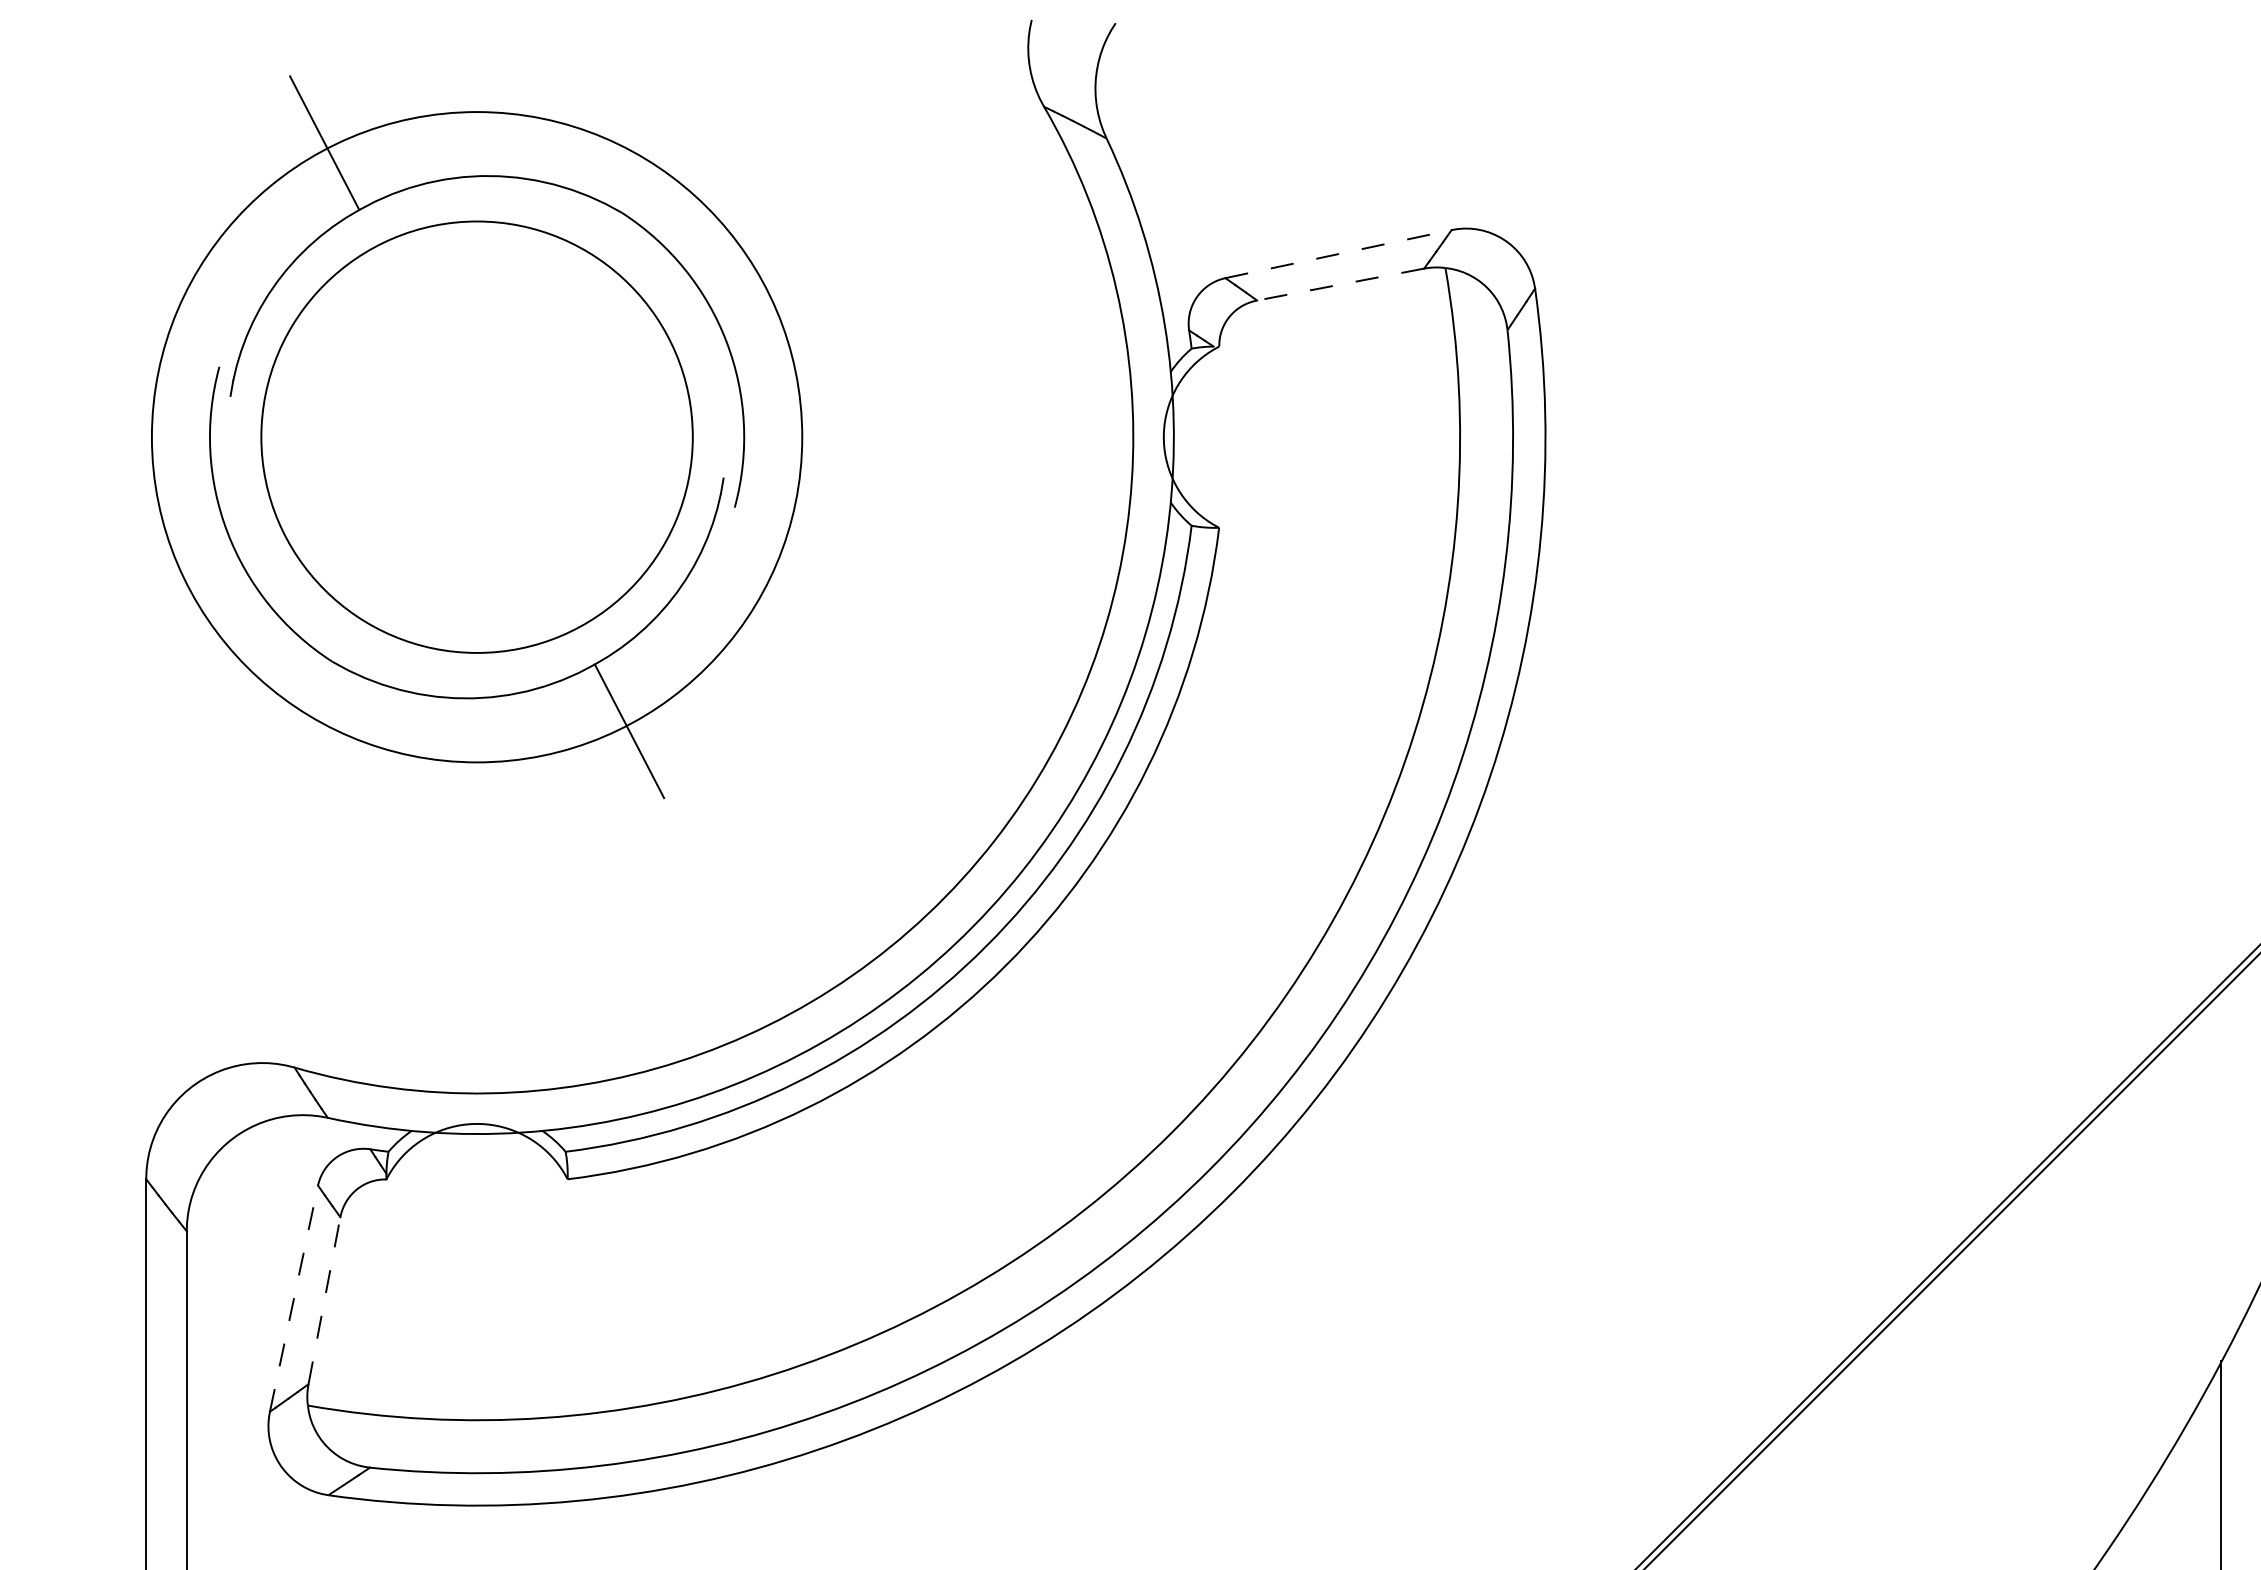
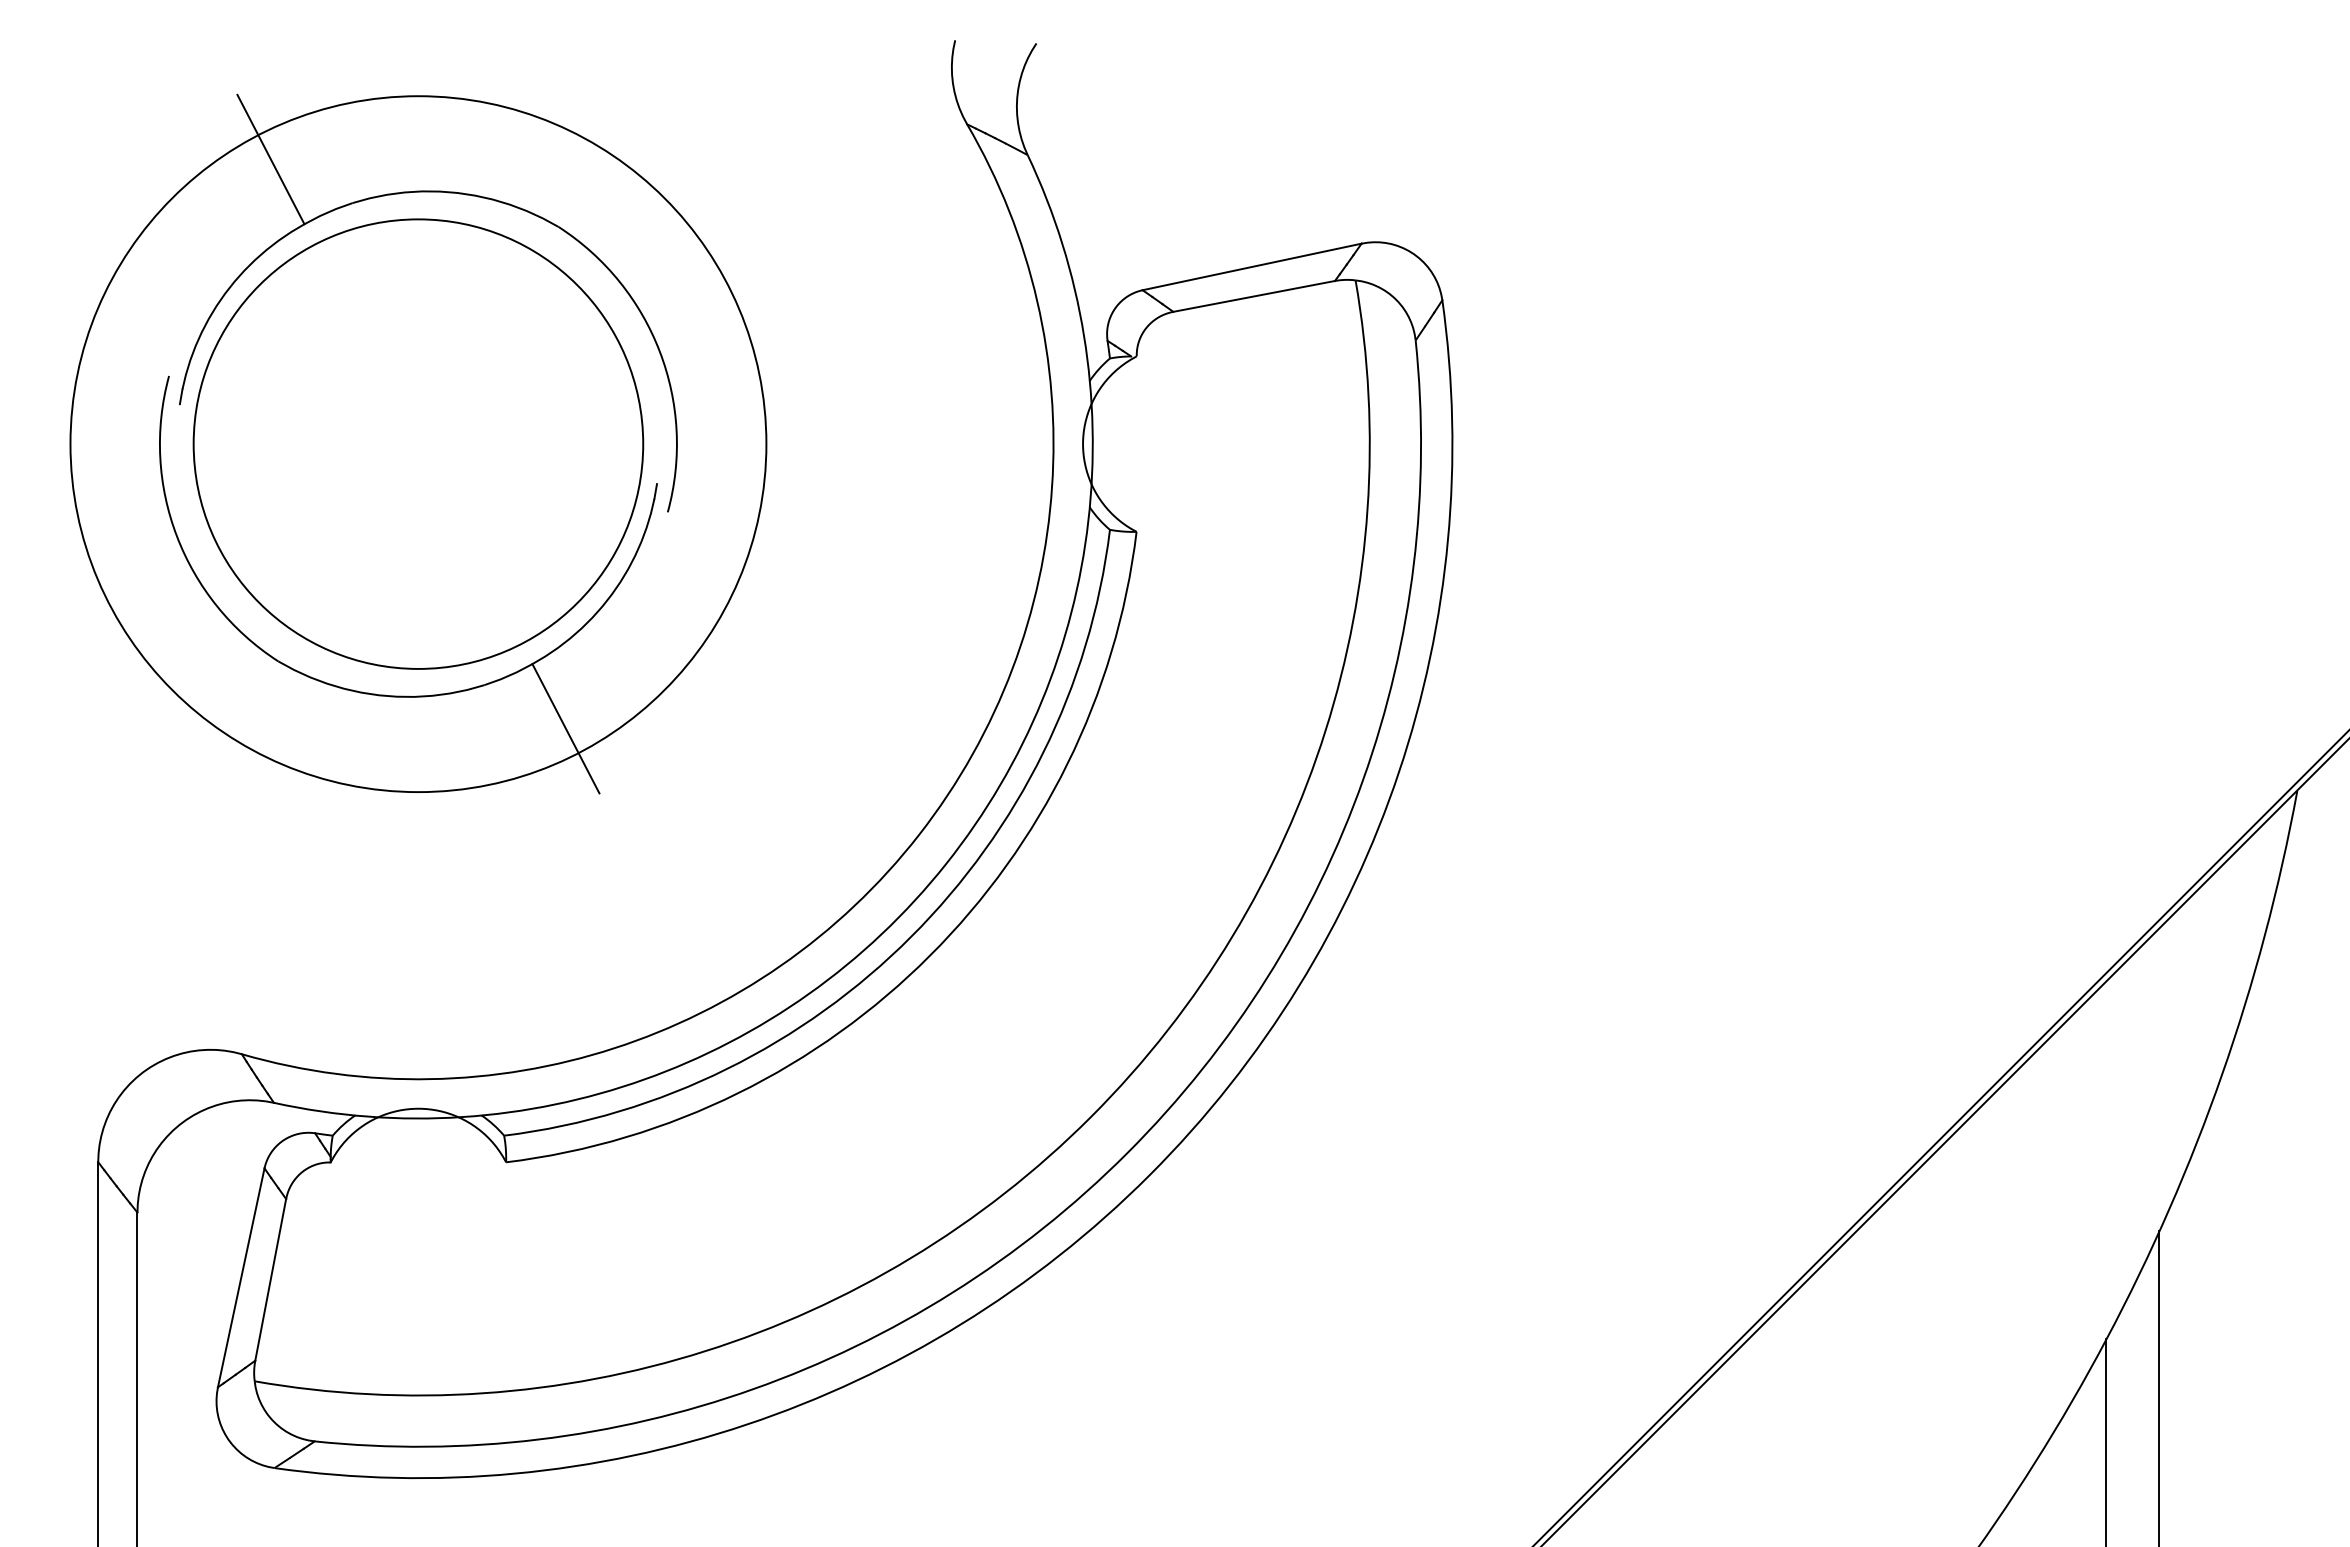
line: (1338, 253) -> (1252, 266), dashed -> solid
line: (1339, 284) -> (1253, 296), dashed -> solid
circle: (477, 436) -> (418, 443), size x0.71
circle: (477, 437) -> (418, 444), size x1.67
line: (294, 1298) -> (241, 1277), dashed -> solid
line: (324, 1300) -> (270, 1279), dashed -> solid

